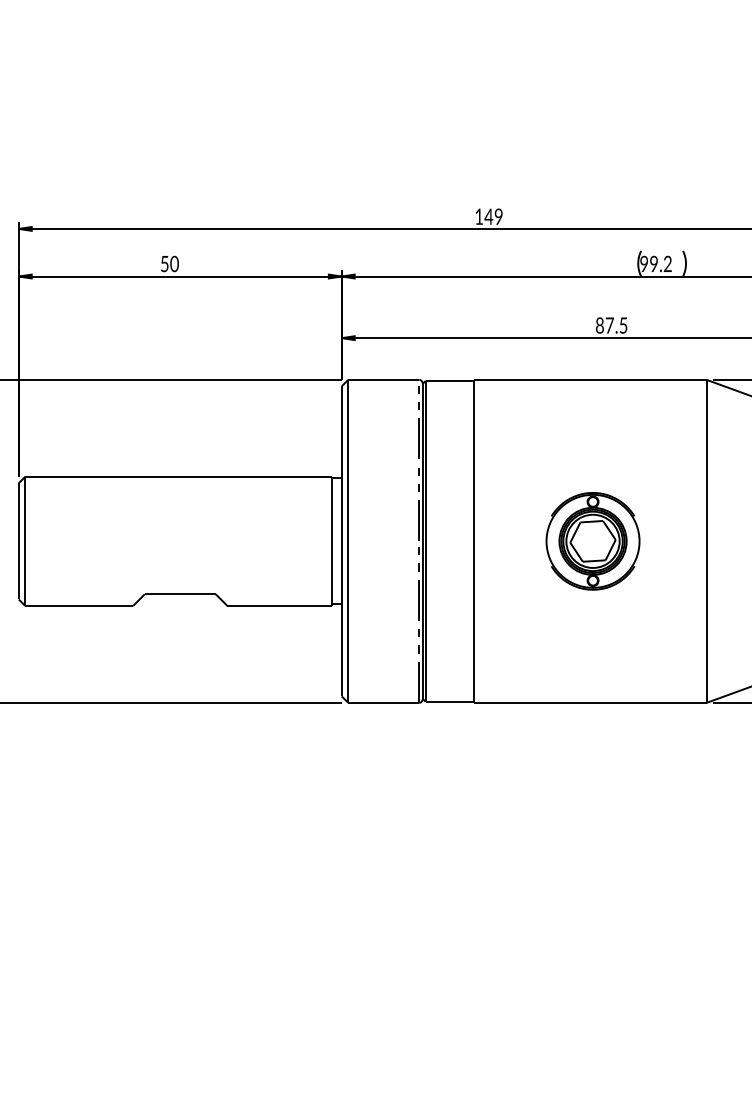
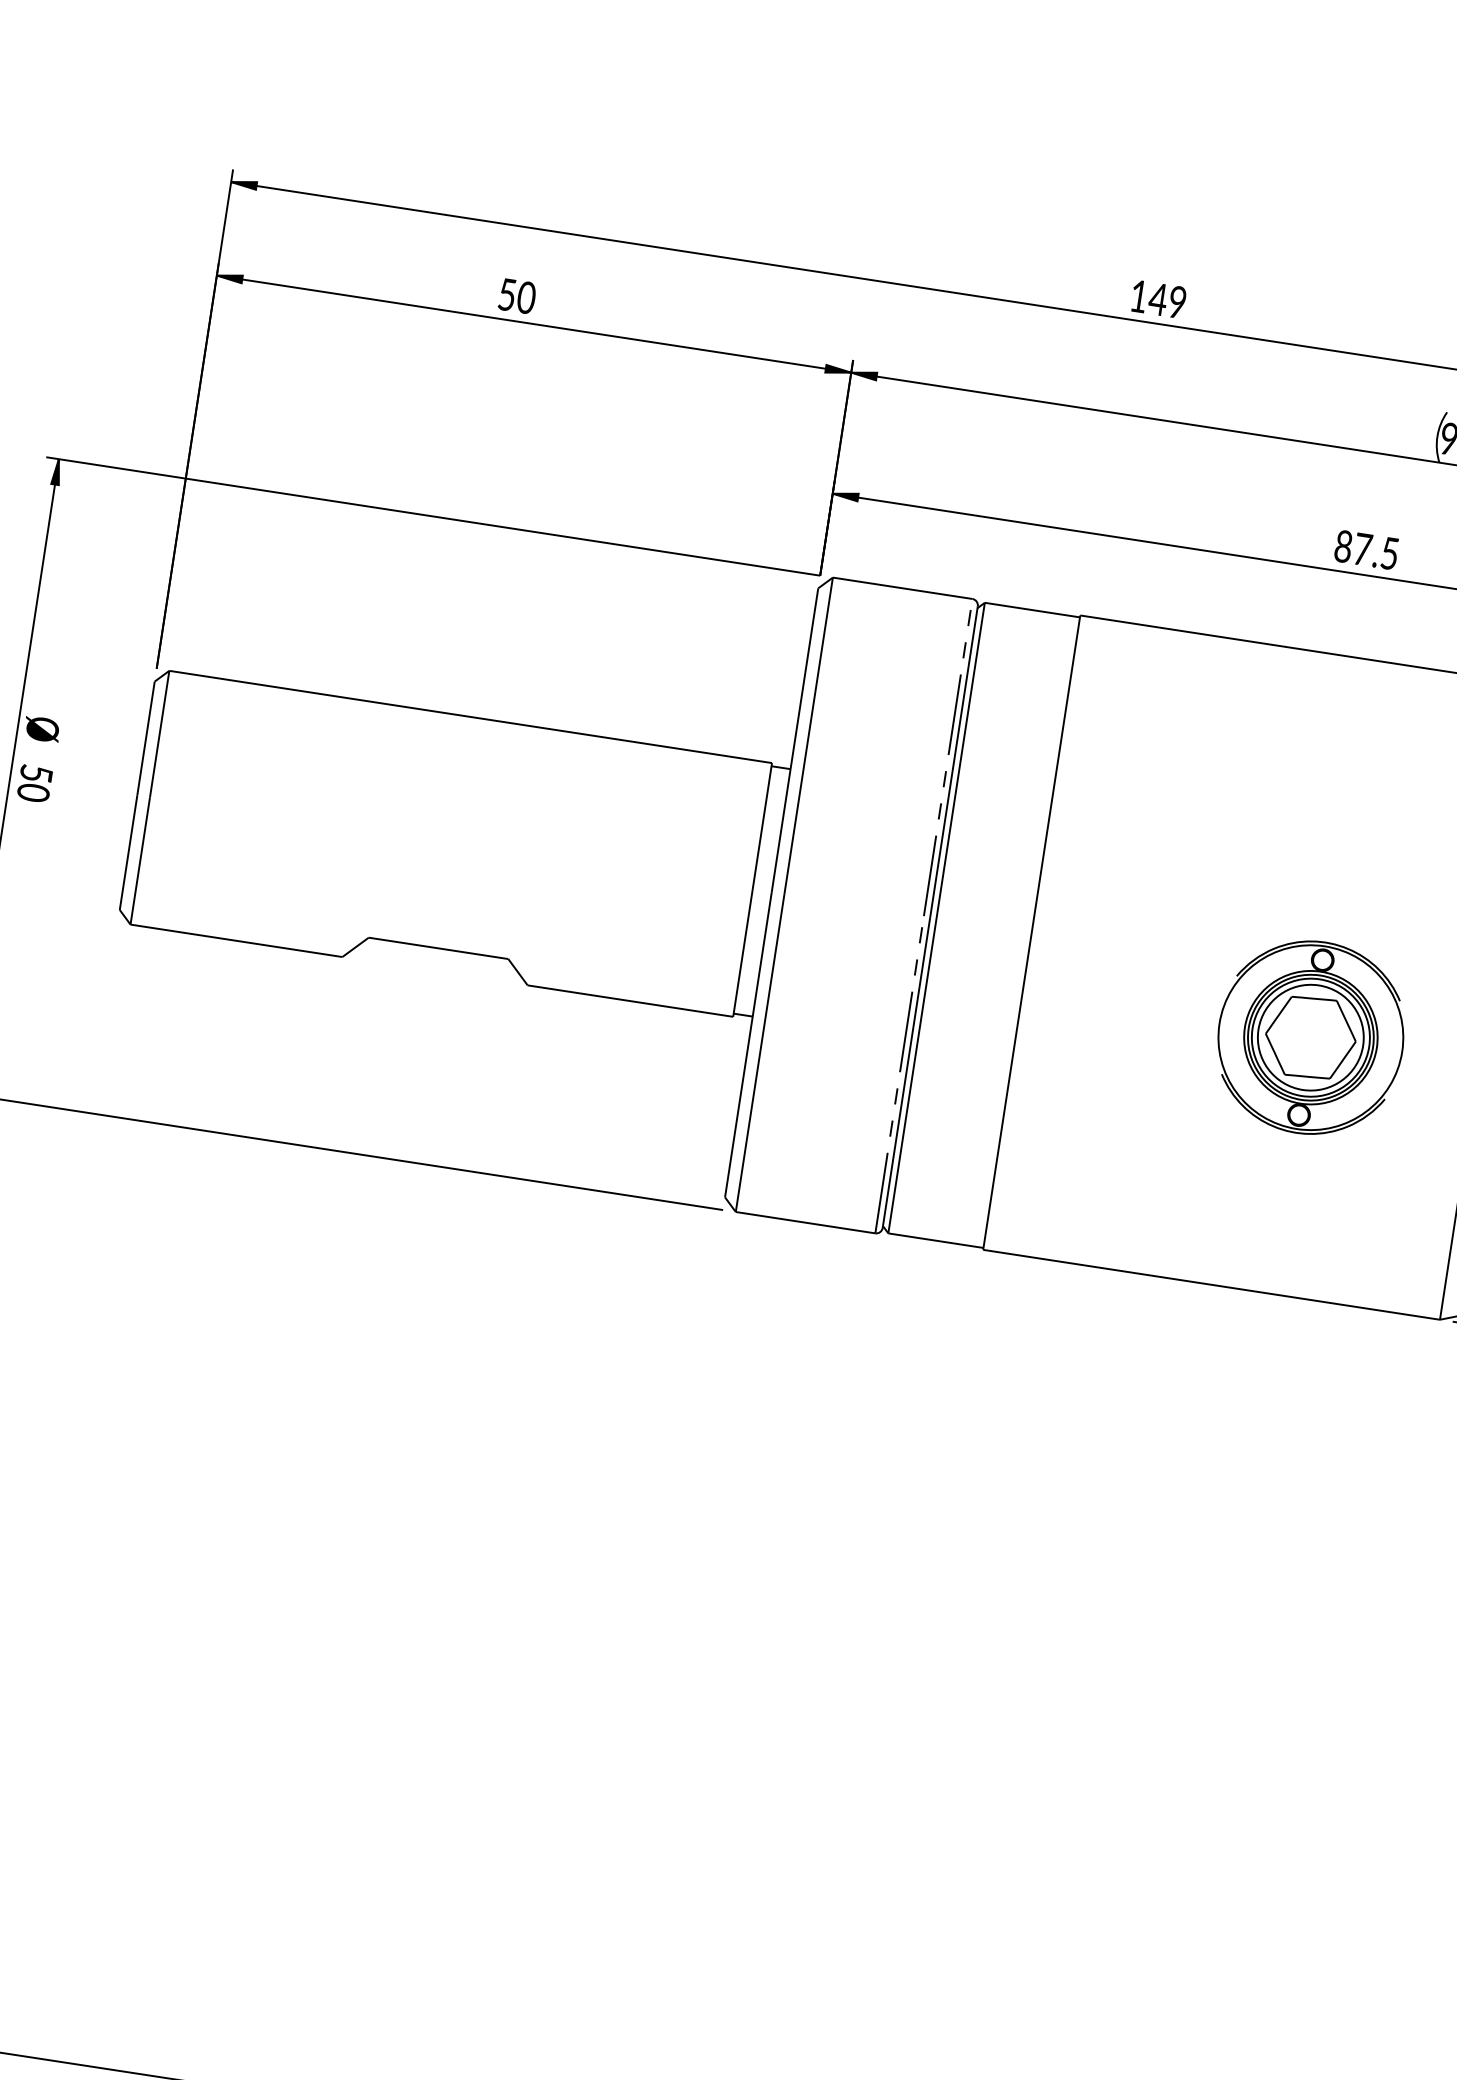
part: (592, 541) -> (1309, 1037), moved

